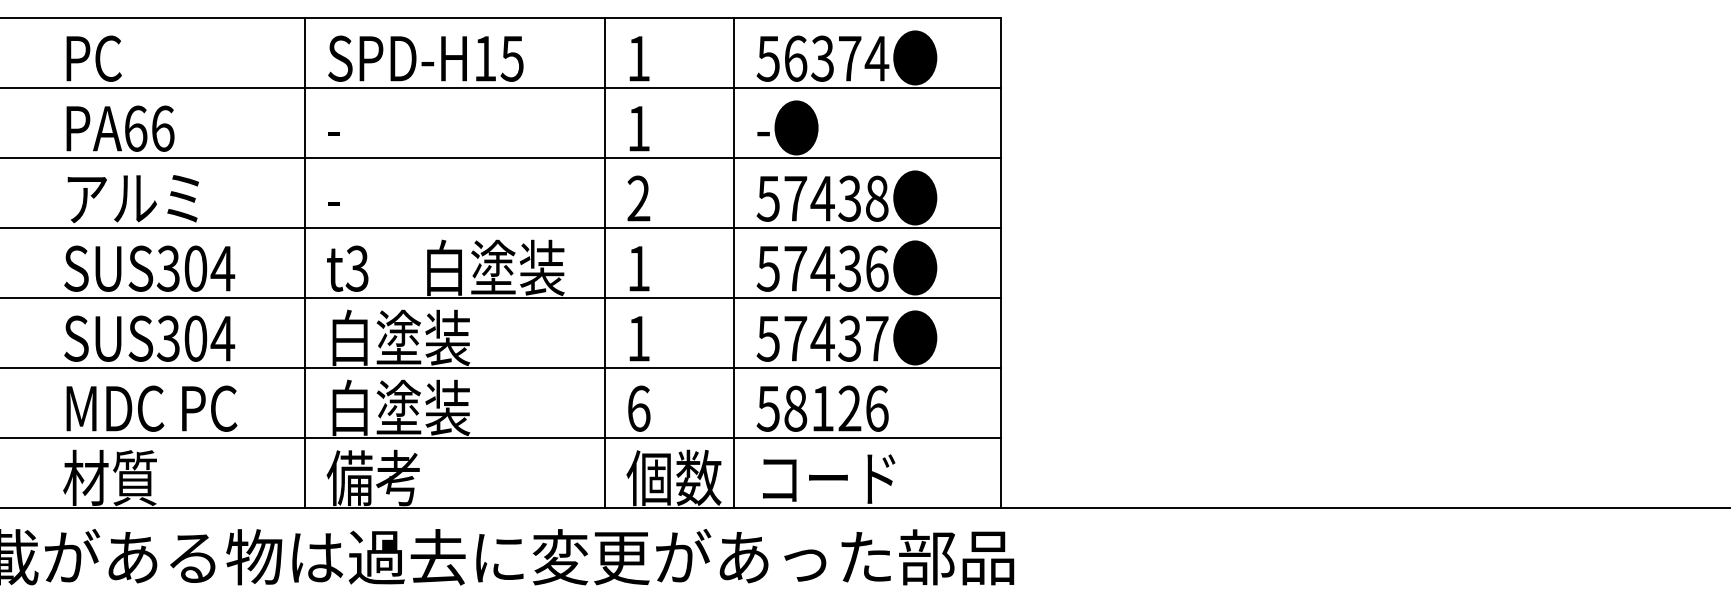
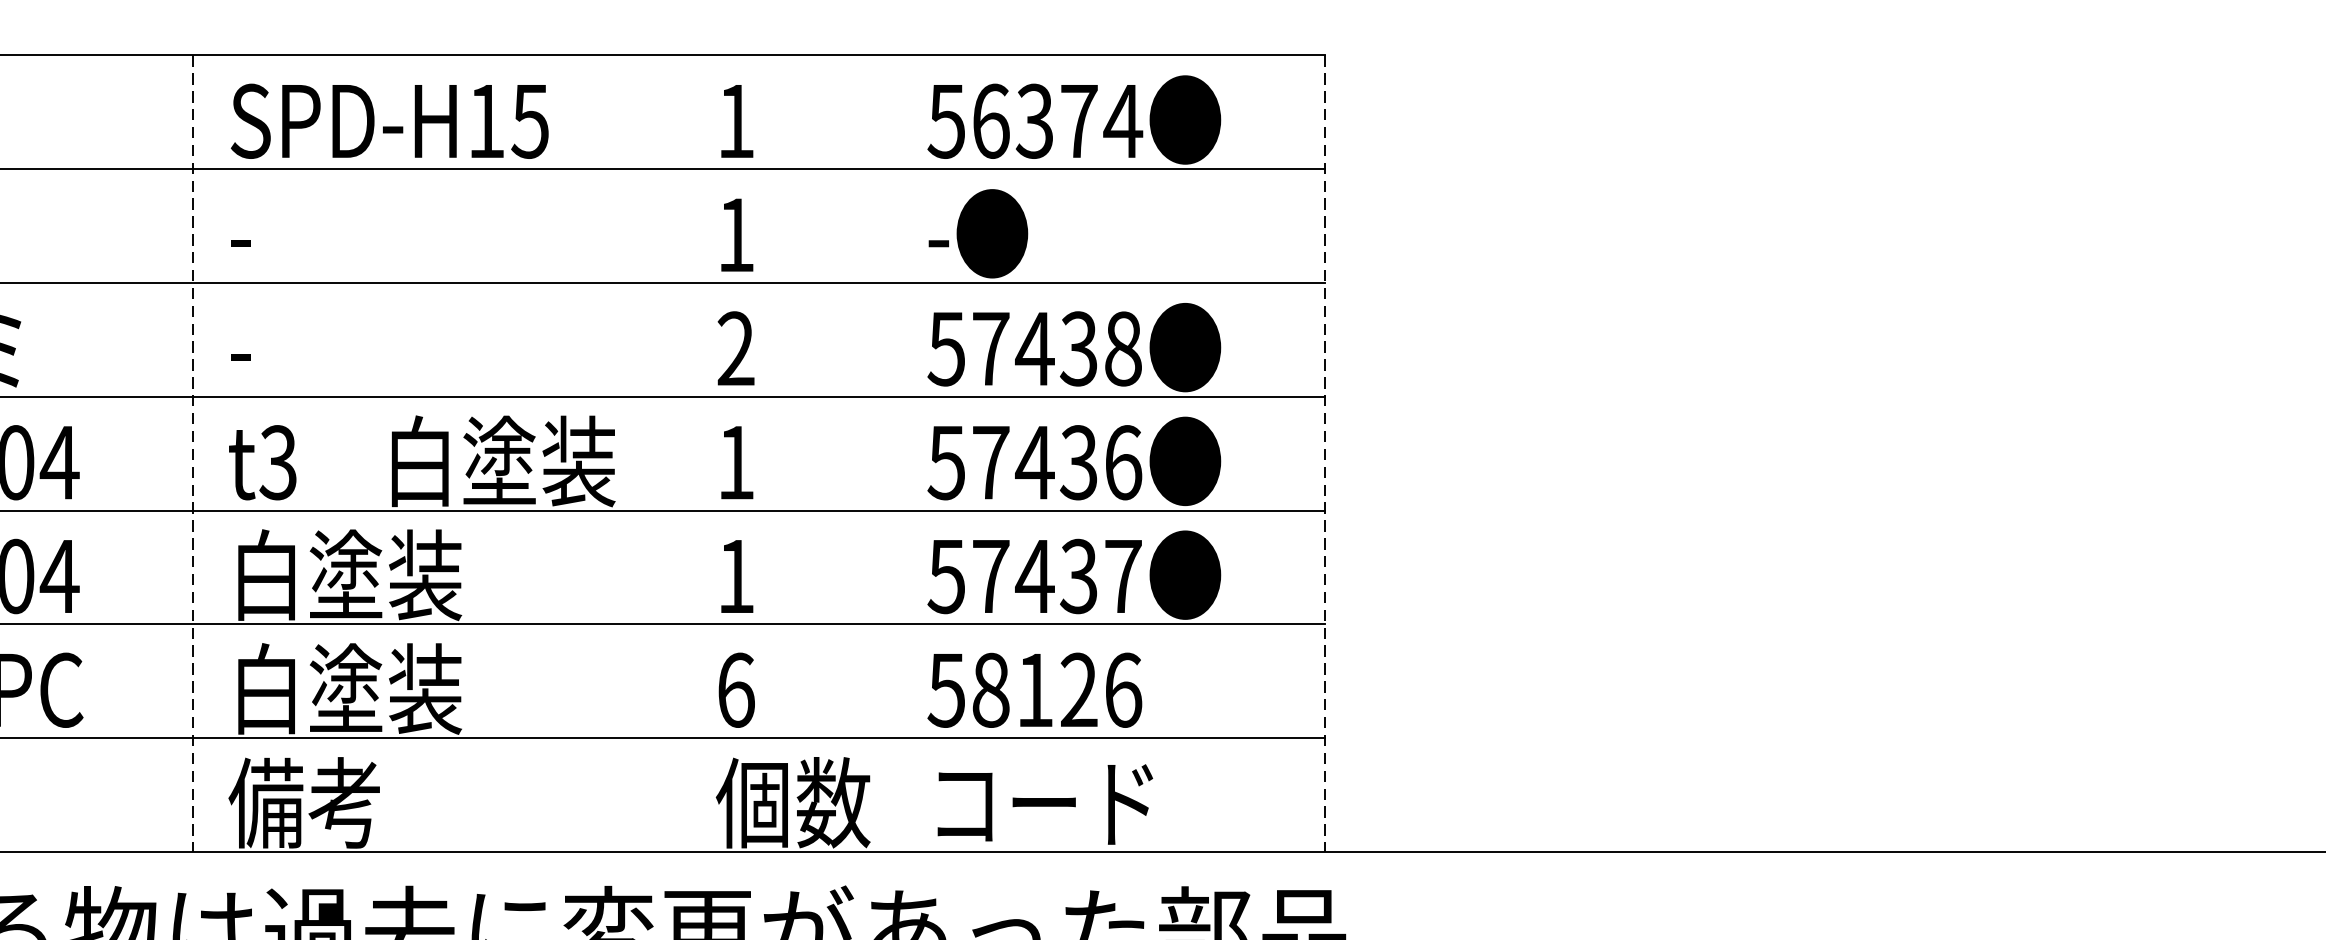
line: (304, 263) -> (192, 454), solid -> dashed
line: (604, 263) -> (680, 454), removed
line: (734, 263) -> (891, 454), removed
line: (1000, 263) -> (1323, 454), solid -> dashed

